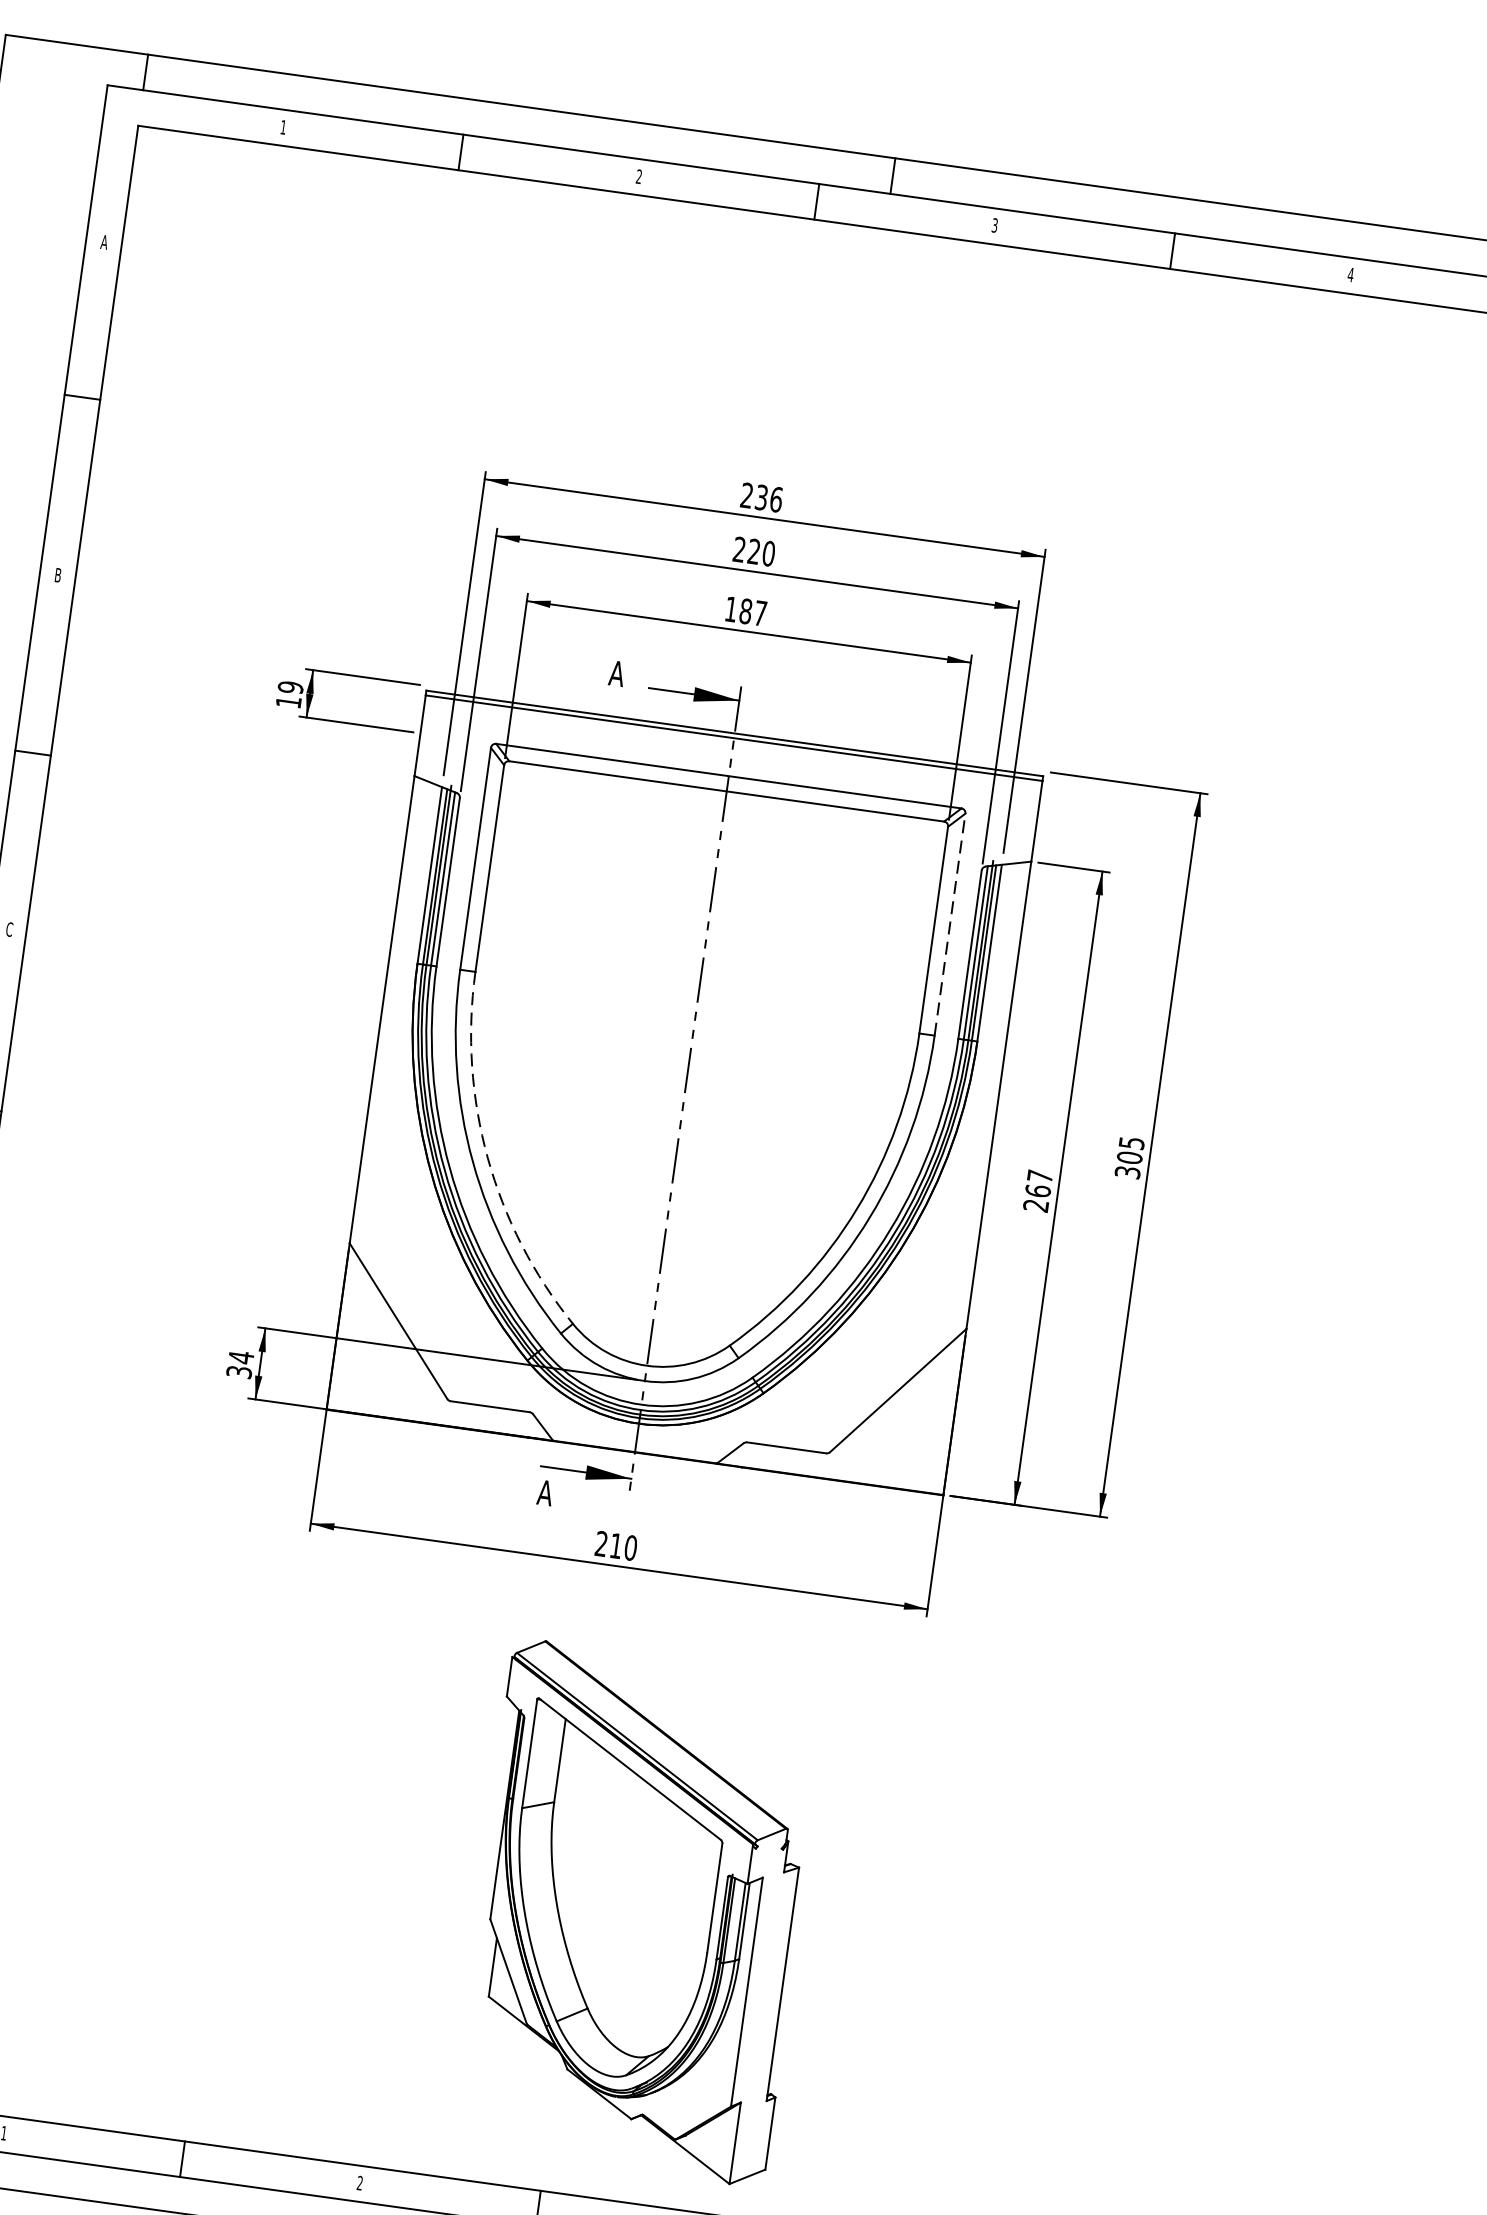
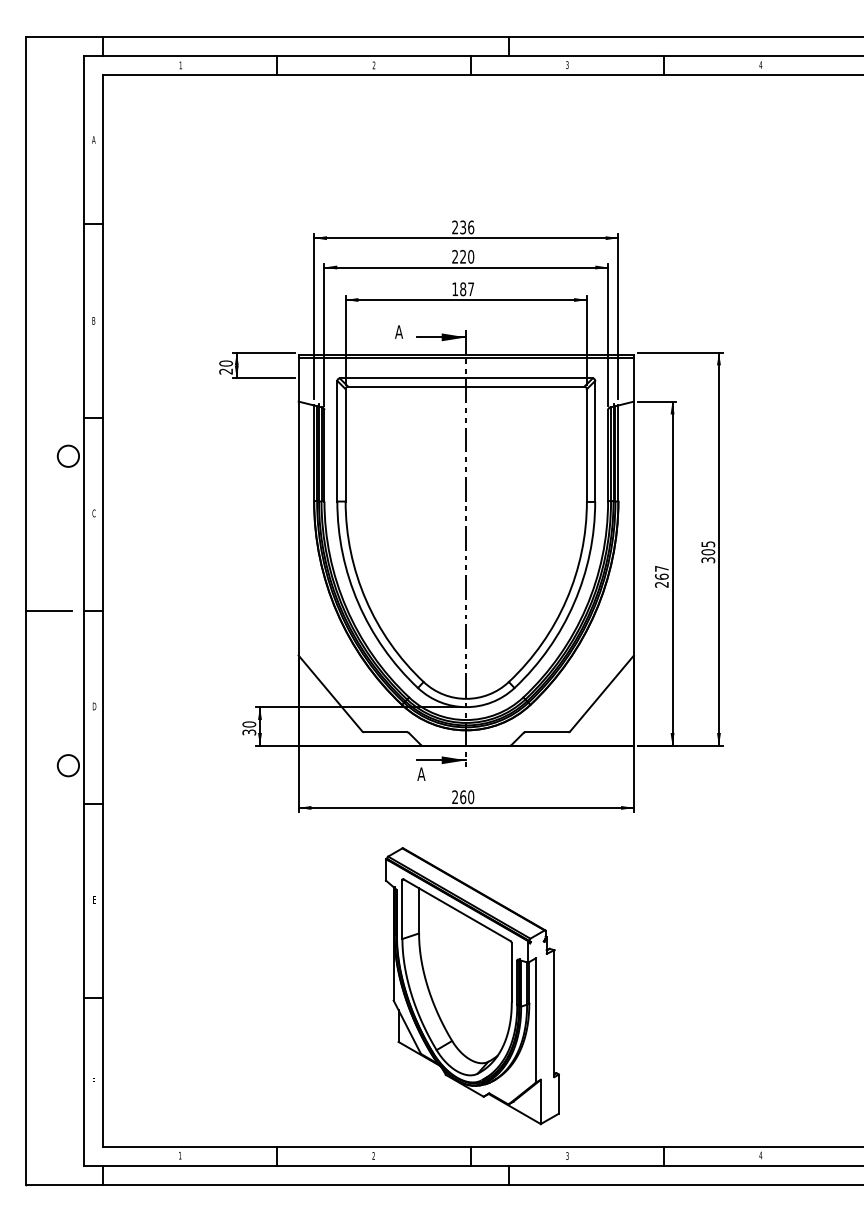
text: (290, 694) -> (226, 367), 19 -> 20
line: (950, 923) -> (595, 440), dashed -> solid
arc: (486, 1157) -> (365, 599), dashed -> solid
text: (241, 1357) -> (249, 724), 34 -> 30
text: (616, 1546) -> (463, 797), 210 -> 260
part: (638, 1913) -> (472, 986), moved

